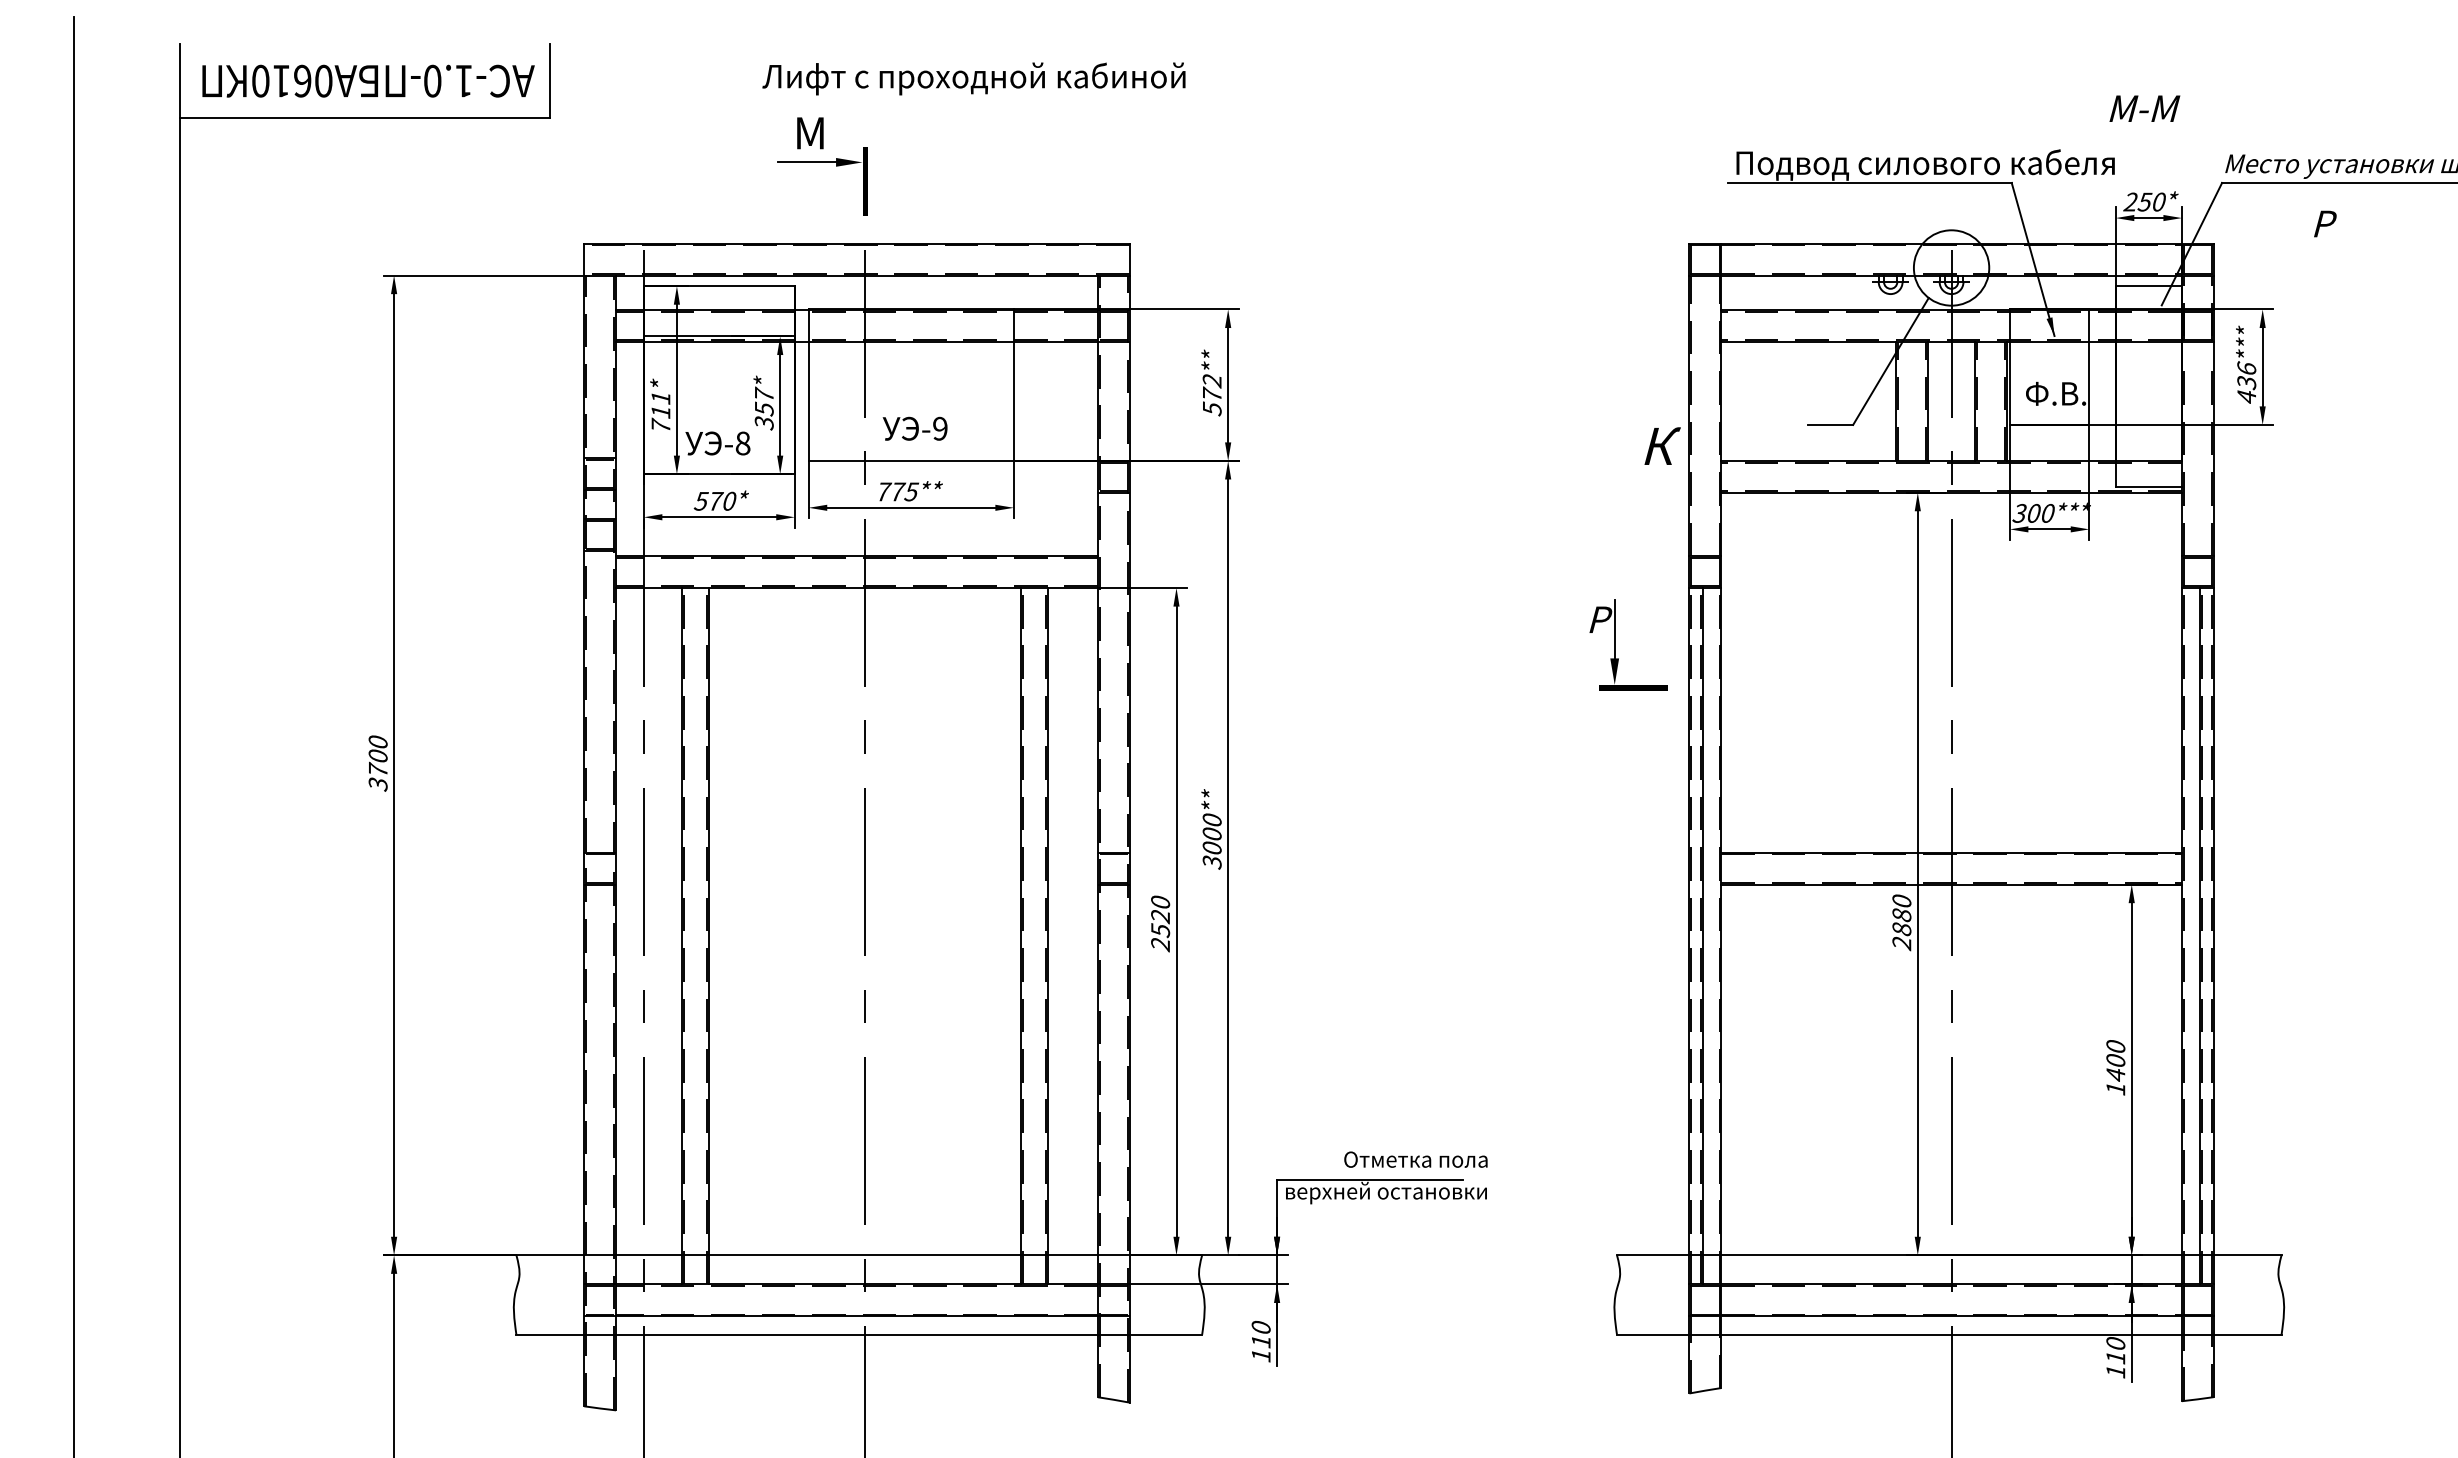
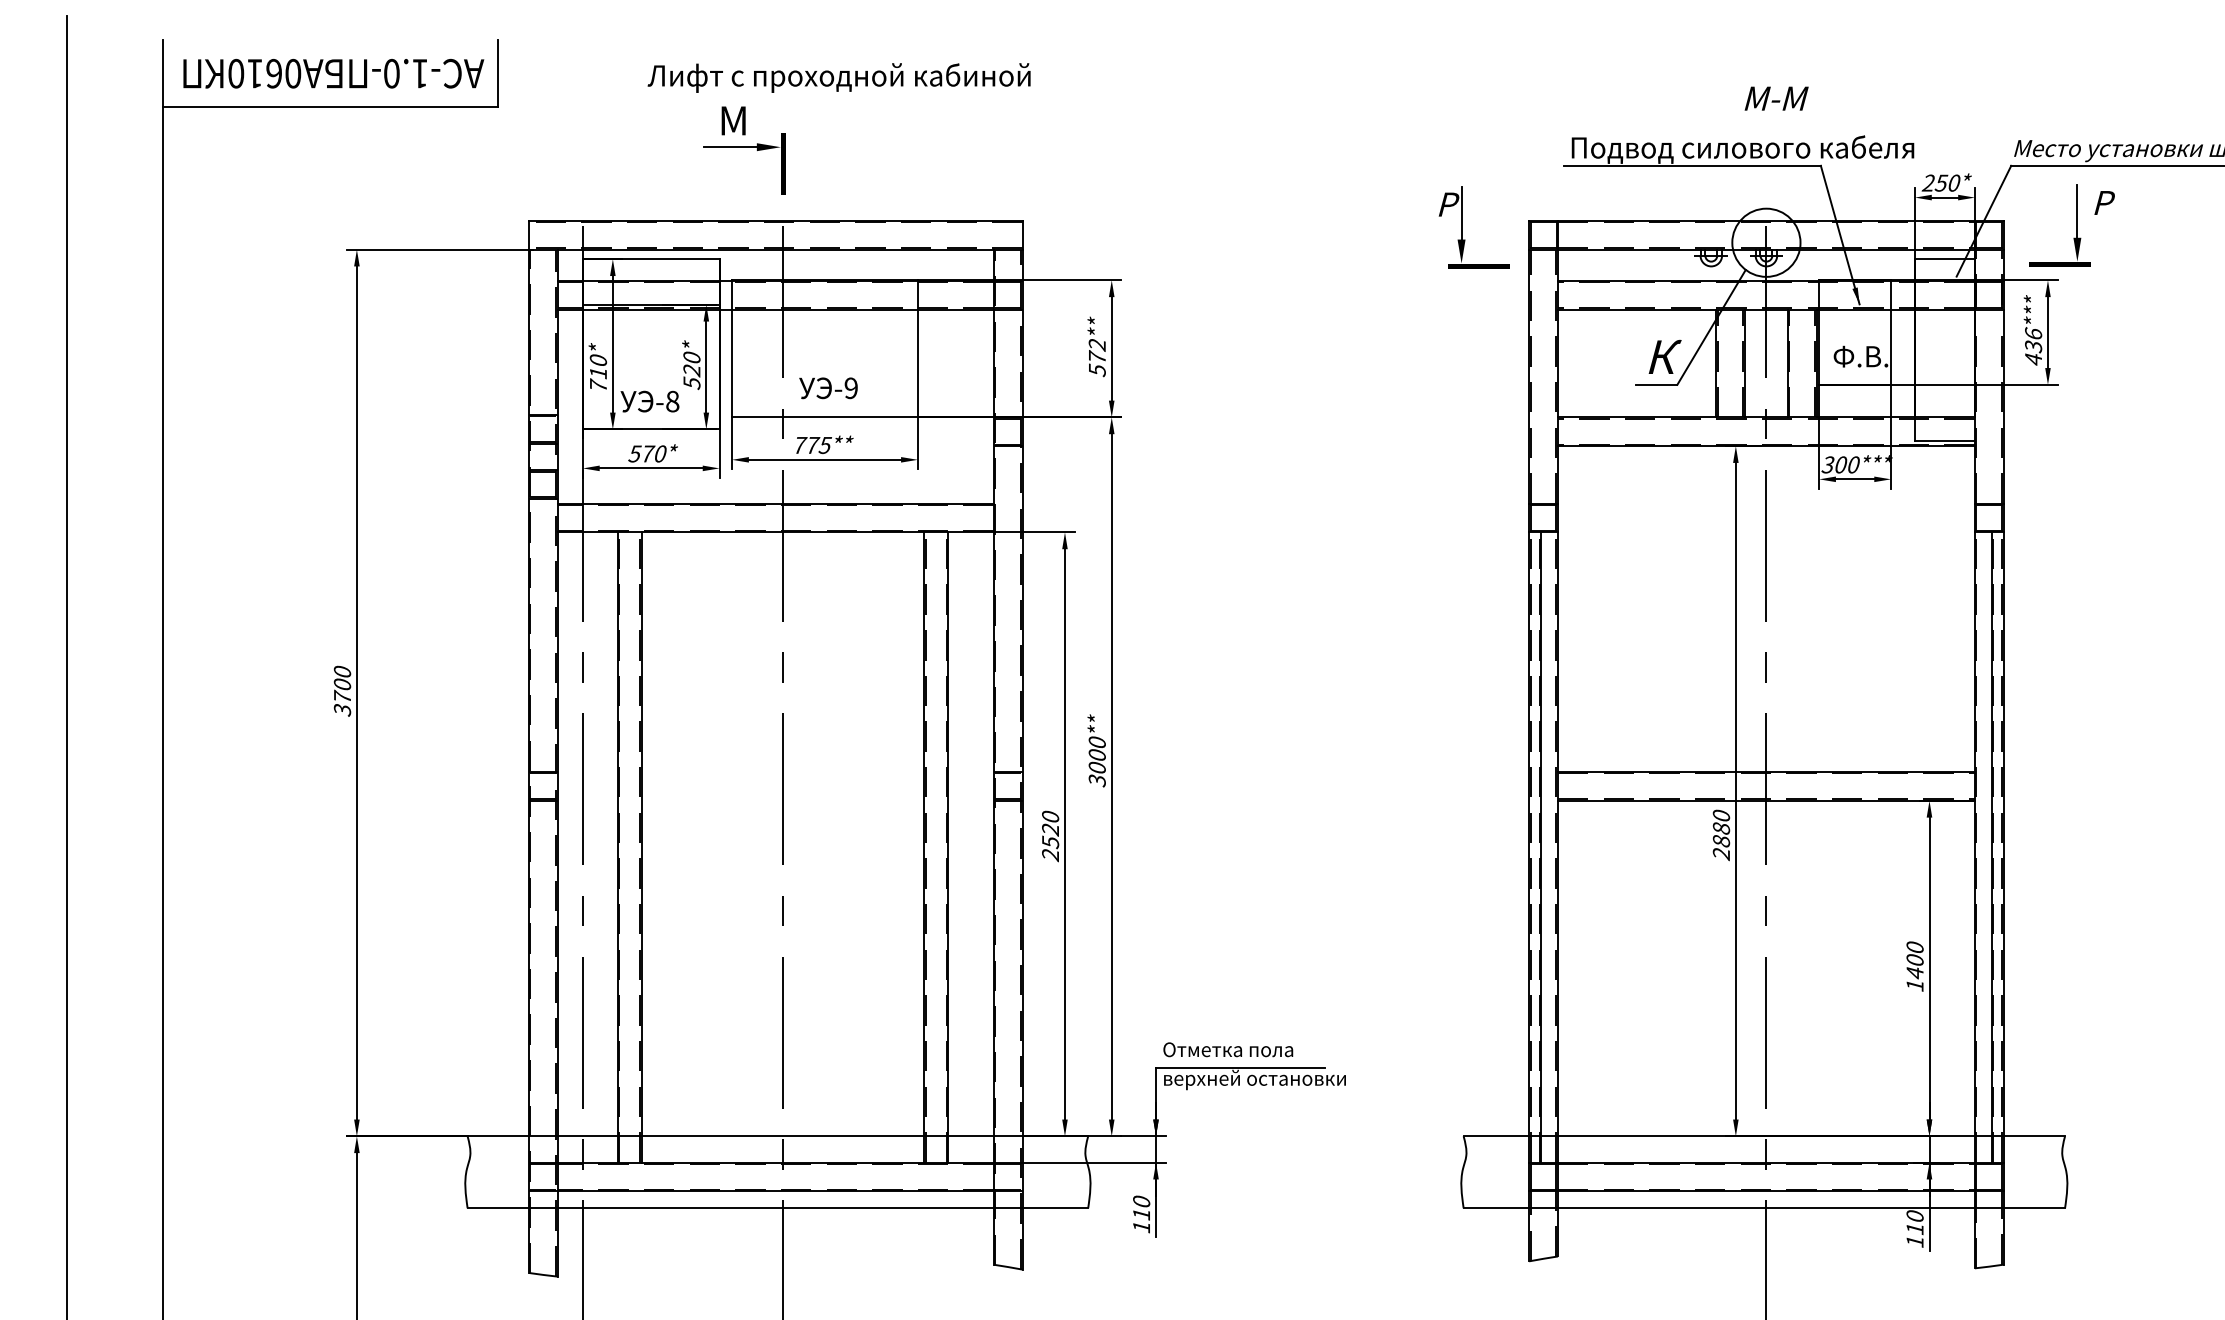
text: (973, 78) -> (838, 77), moved
text: (2144, 108) -> (1776, 98), moved
part: (2294, 248) -> (2076, 225), added
text: (660, 397) -> (598, 359), 711* -> 710*
text: (763, 406) -> (691, 368), 357* -> 520*
text: (1662, 445) -> (1665, 356), moved
part: (1615, 644) -> (1462, 226), moved
text: (1415, 1159) -> (1227, 1049), moved

